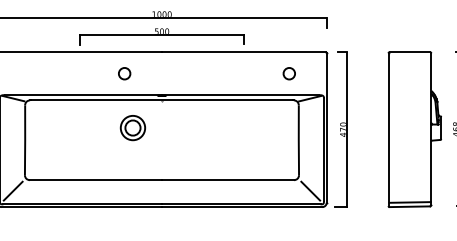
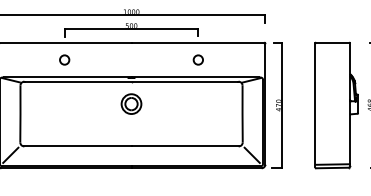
circle: (124, 73) -> (64, 59), moved
circle: (288, 73) -> (197, 59), moved
part: (132, 128) -> (131, 104), moved

